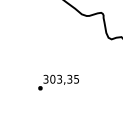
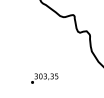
text: (58, 82) -> (44, 78), moved

